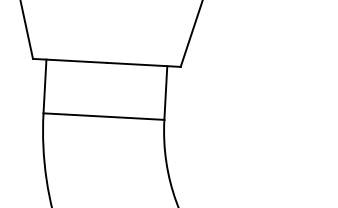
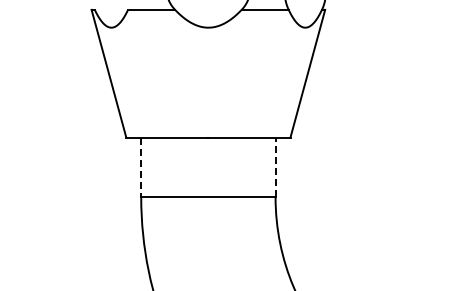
line: (45, 86) -> (141, 167), solid -> dashed
line: (165, 93) -> (275, 167), solid -> dashed

